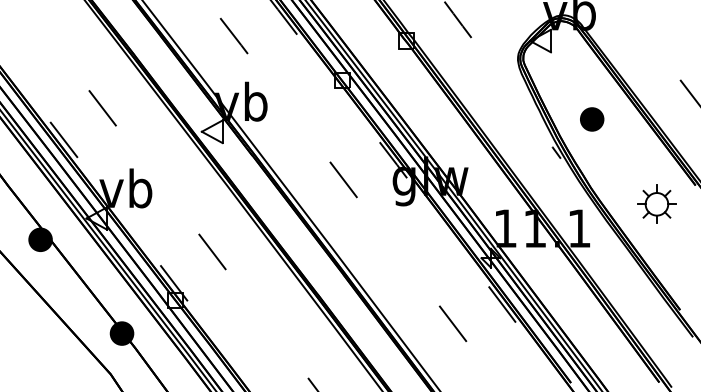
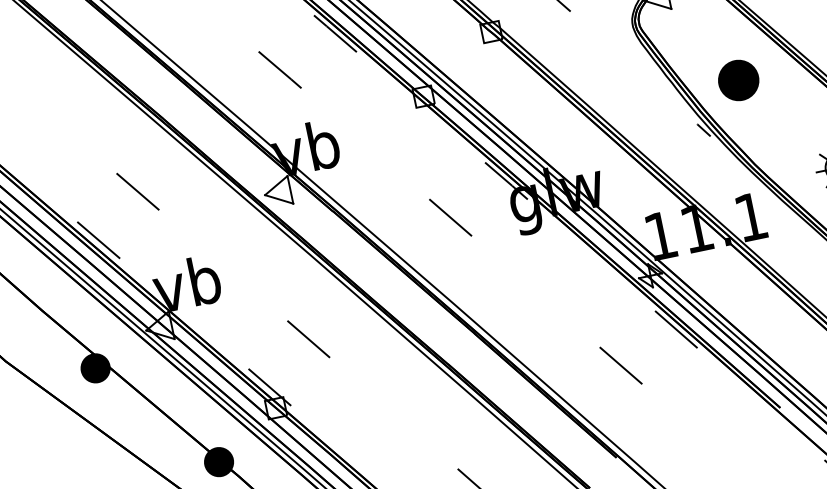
part: (592, 119) -> (739, 80), size x1.4

